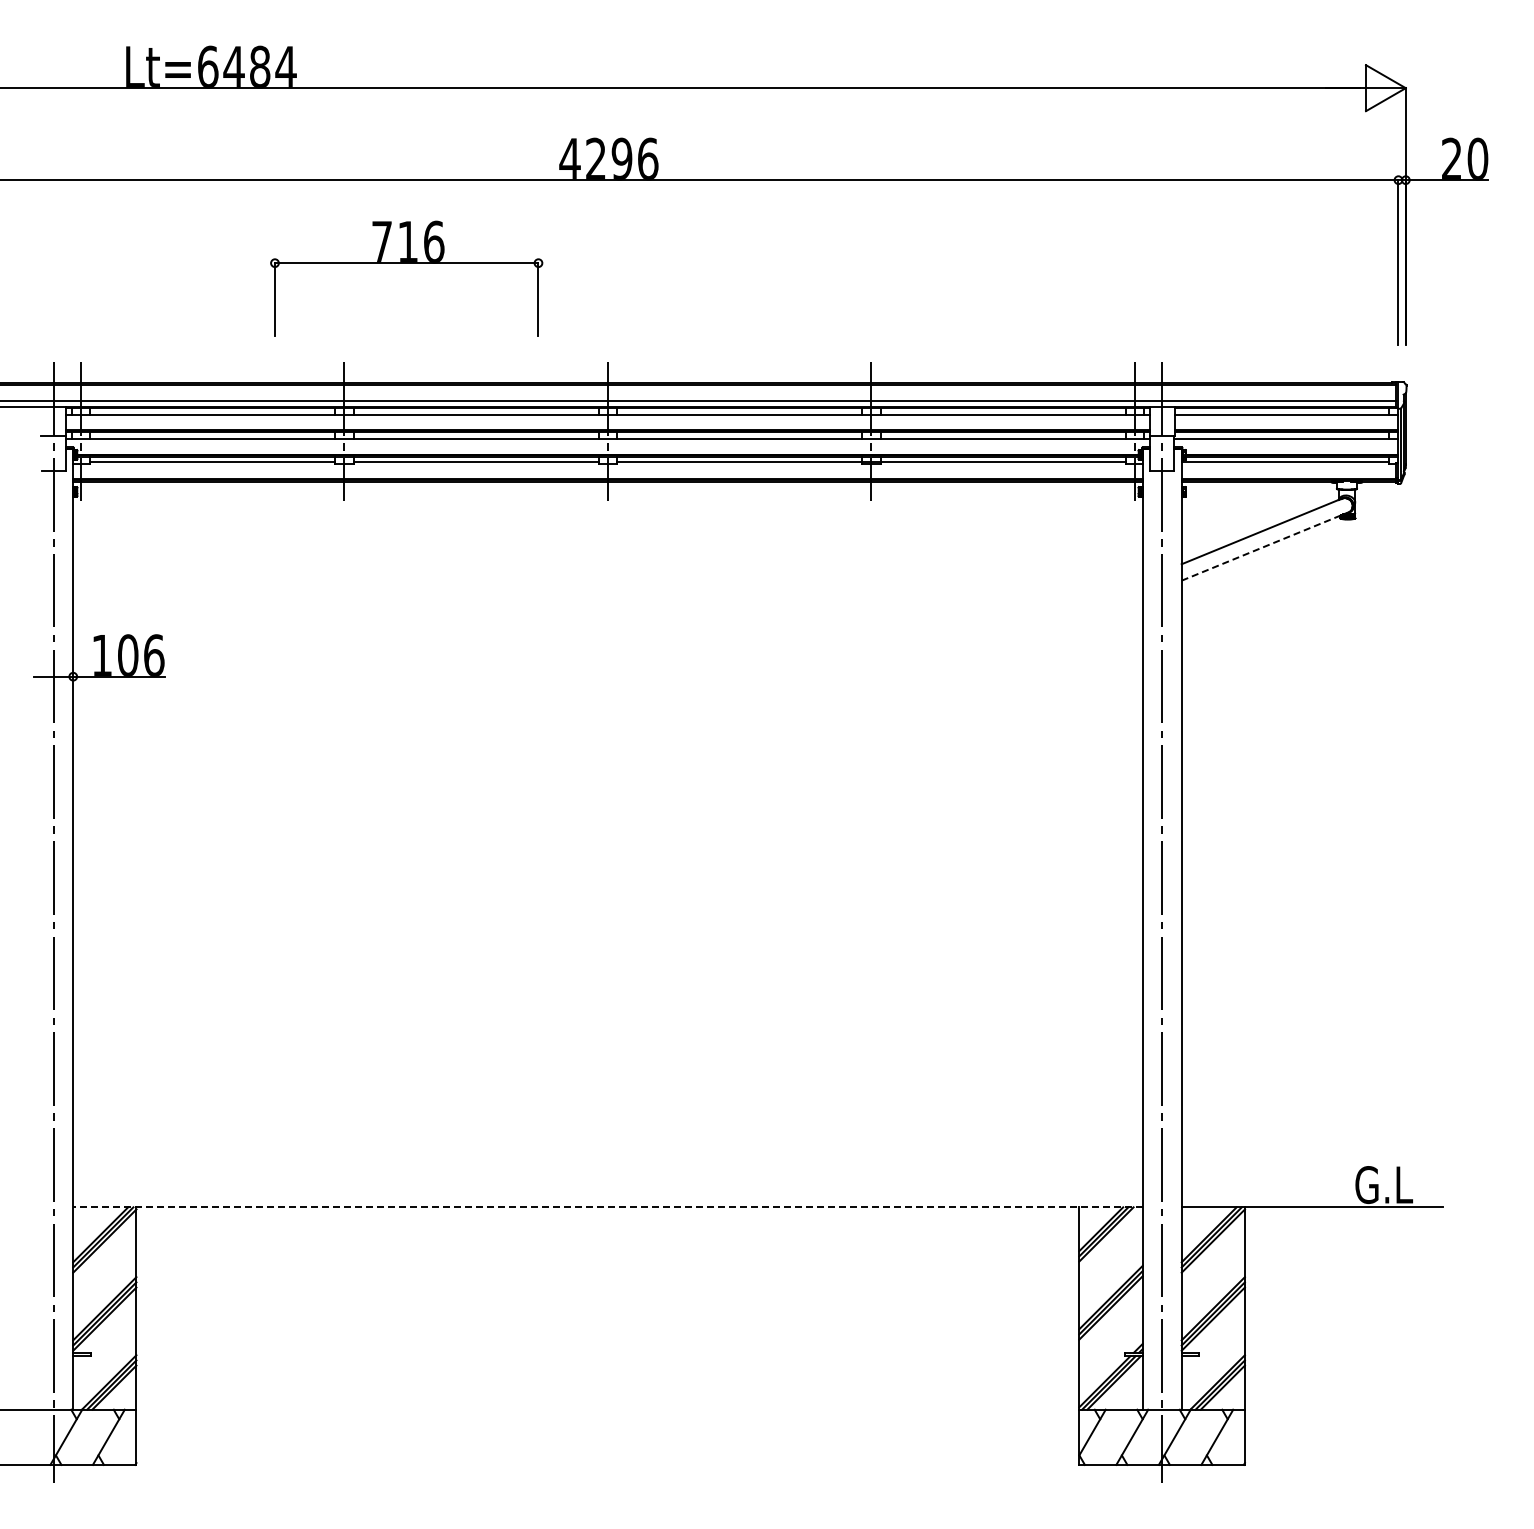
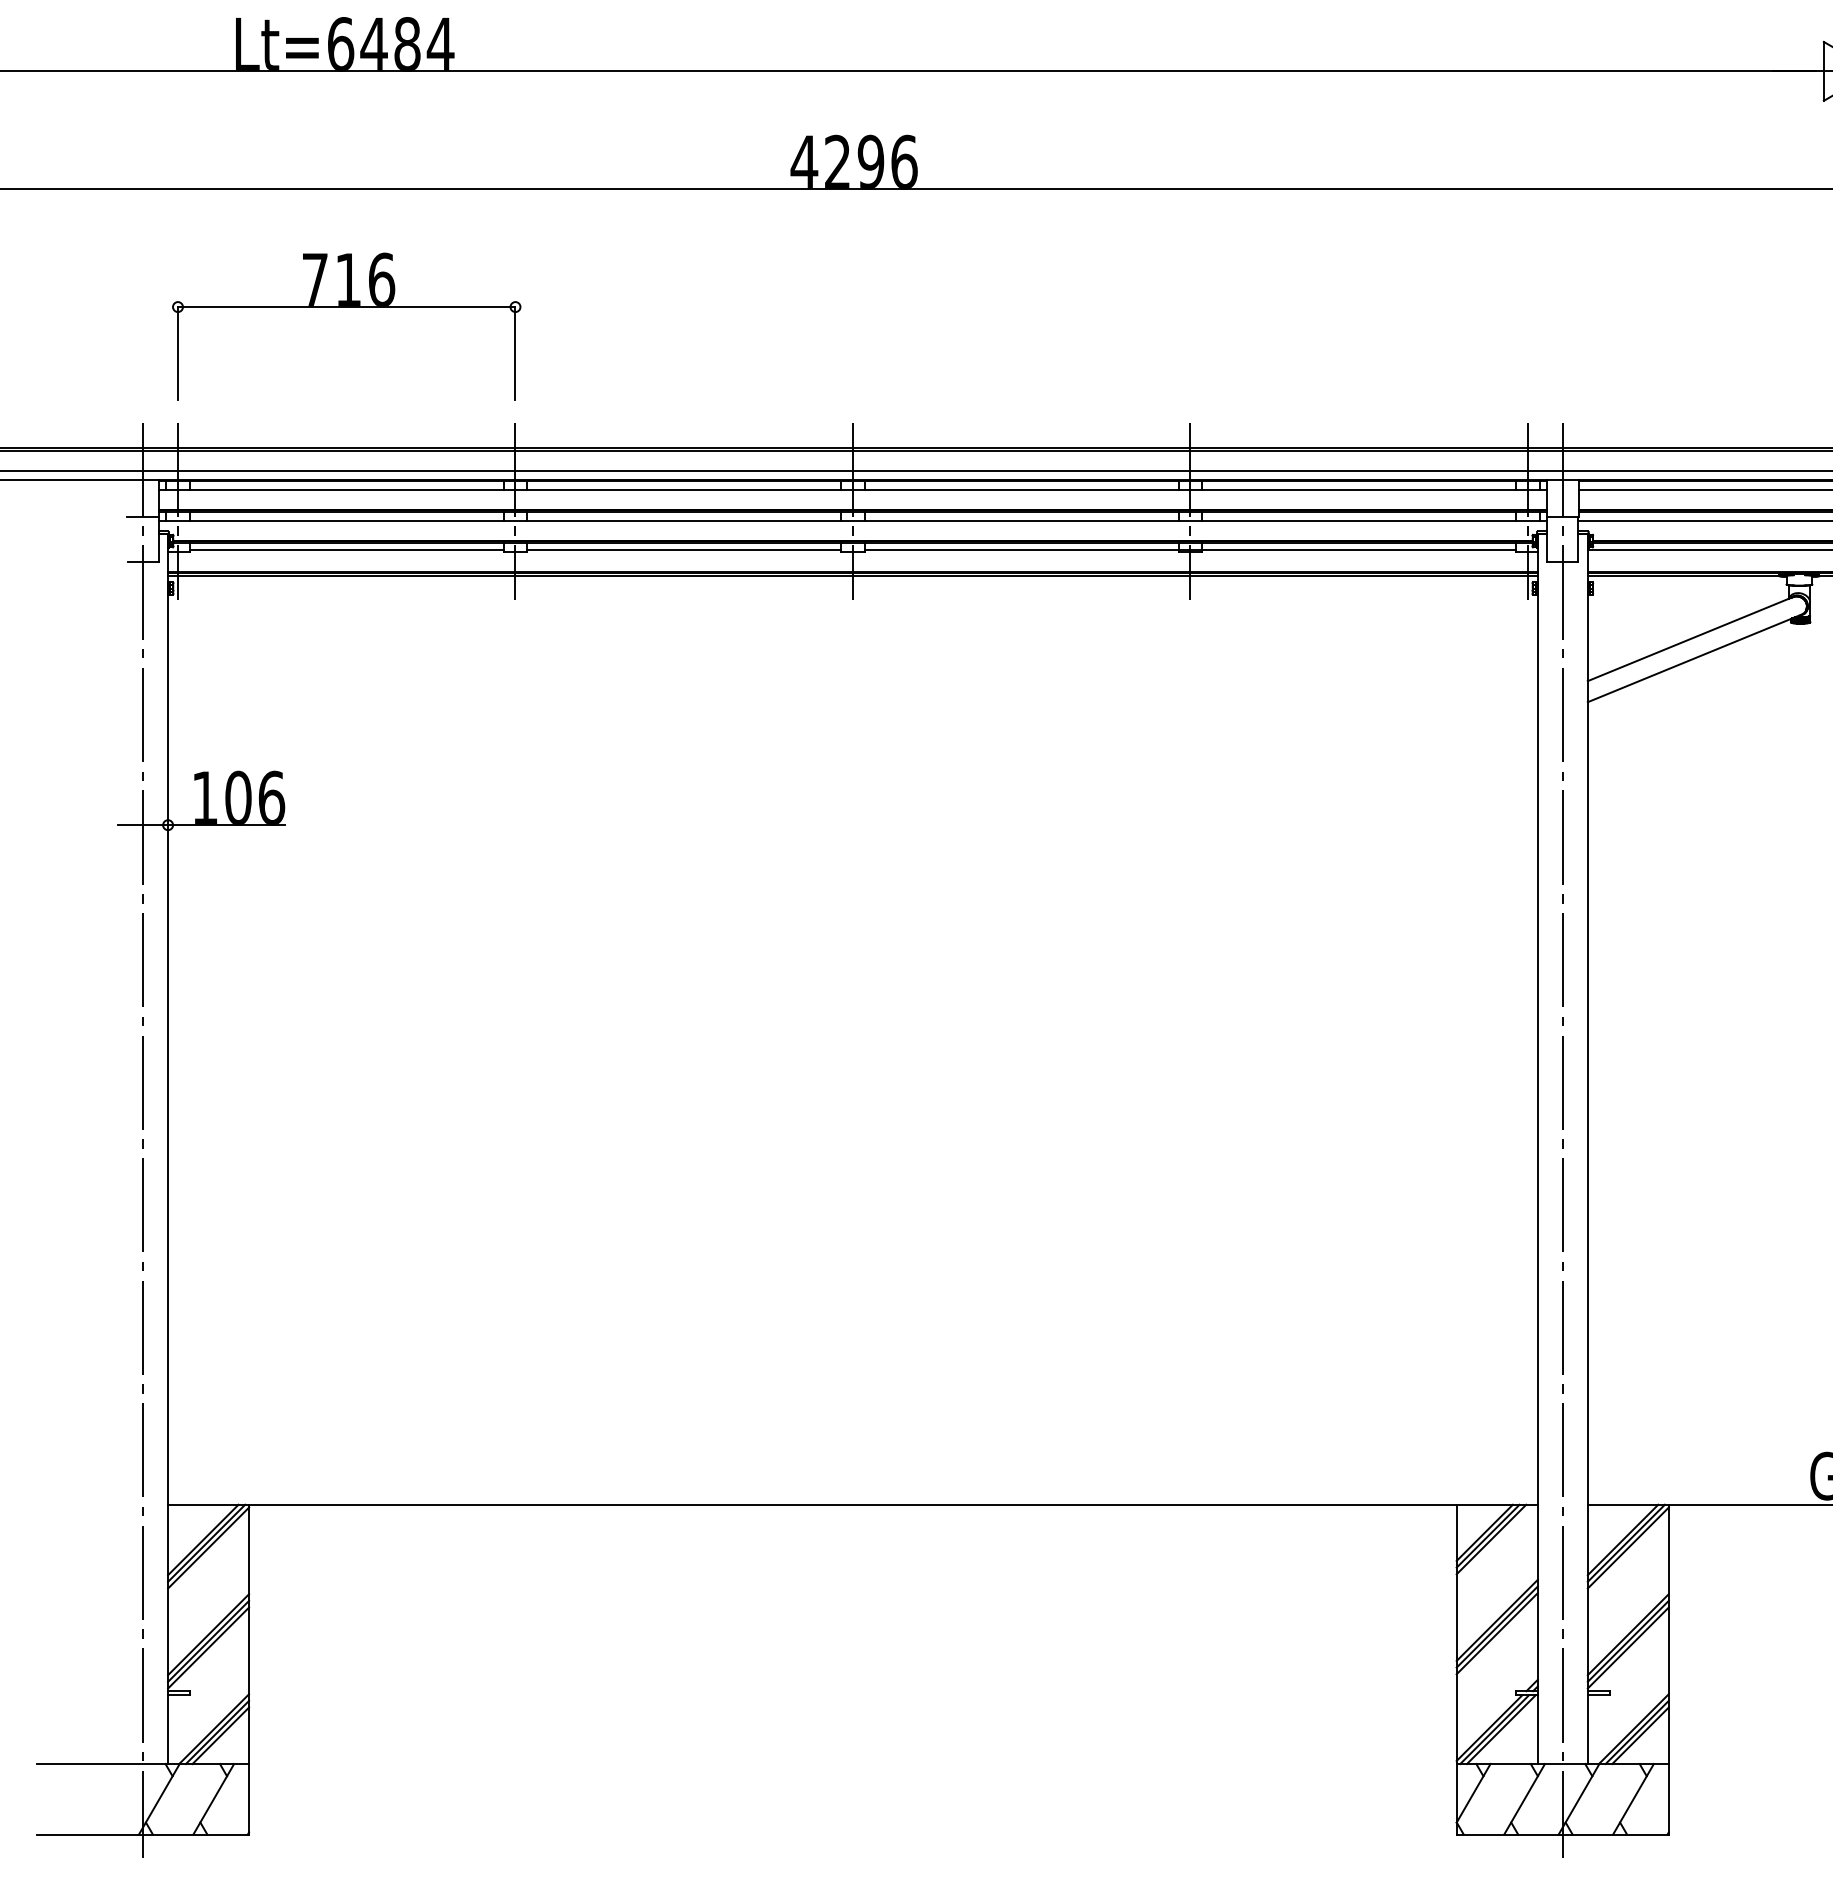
part: (406, 263) -> (346, 307), moved
line: (1264, 546) -> (1693, 658), dashed -> solid
line: (607, 1207) -> (852, 1505), dashed -> solid

